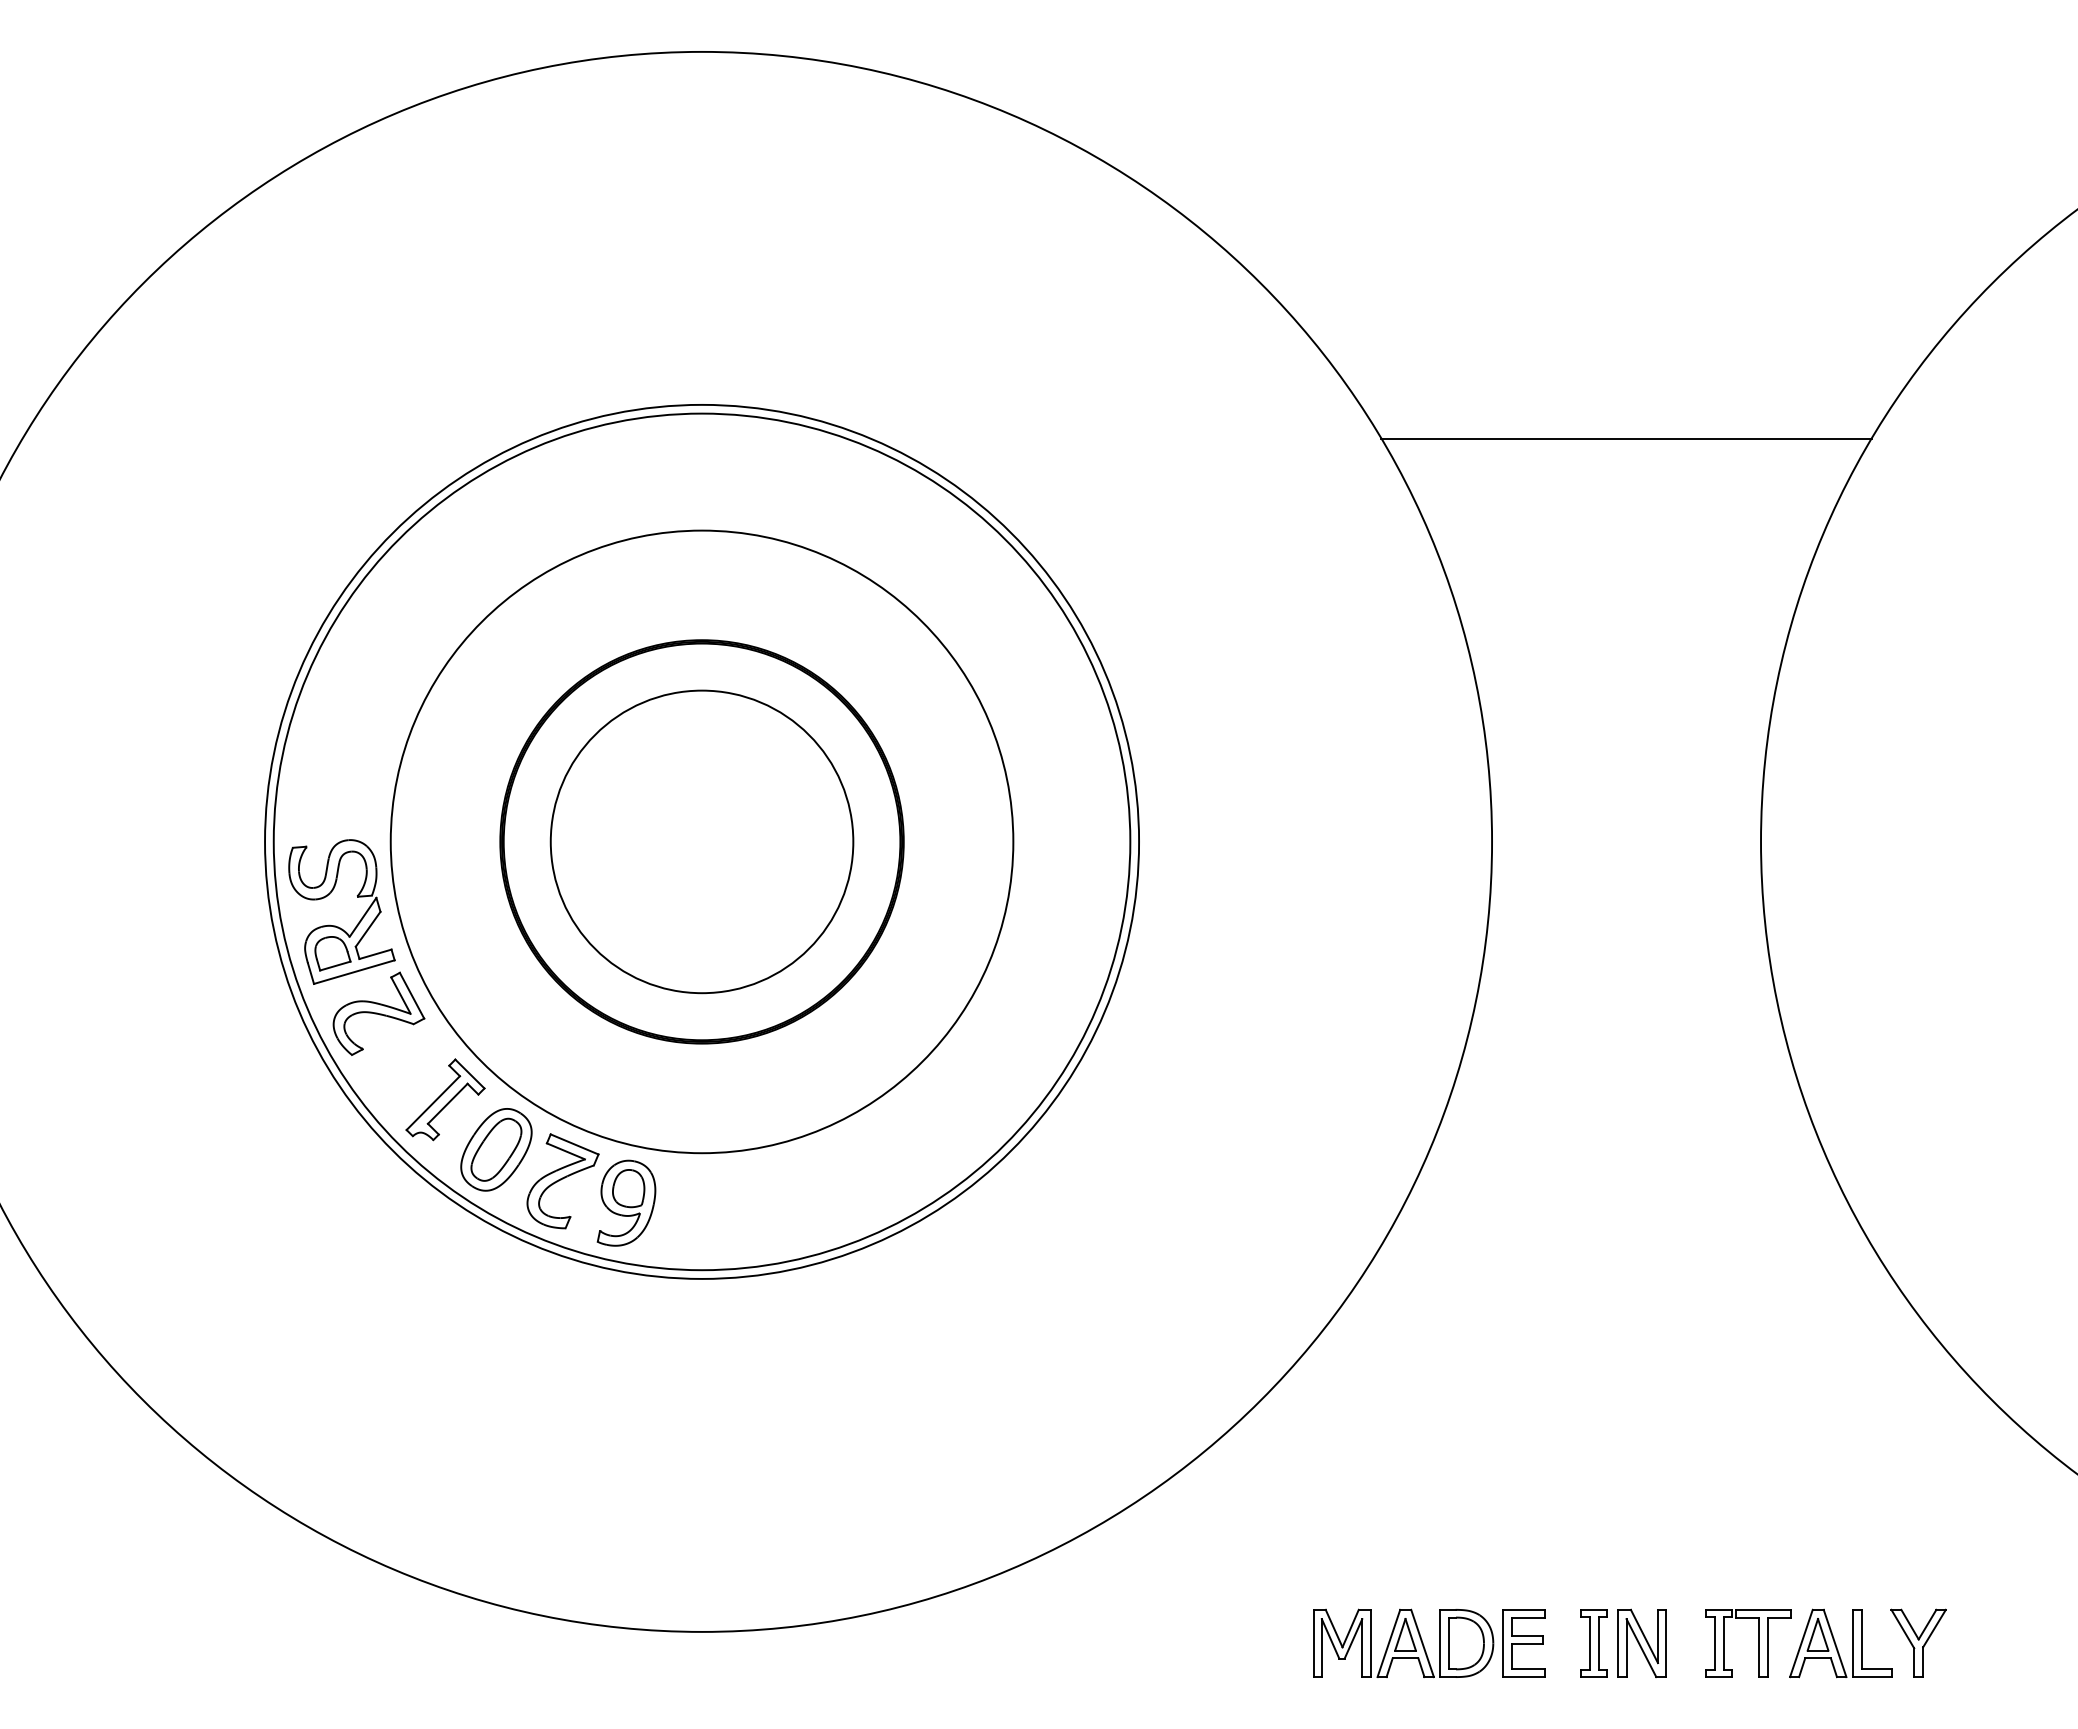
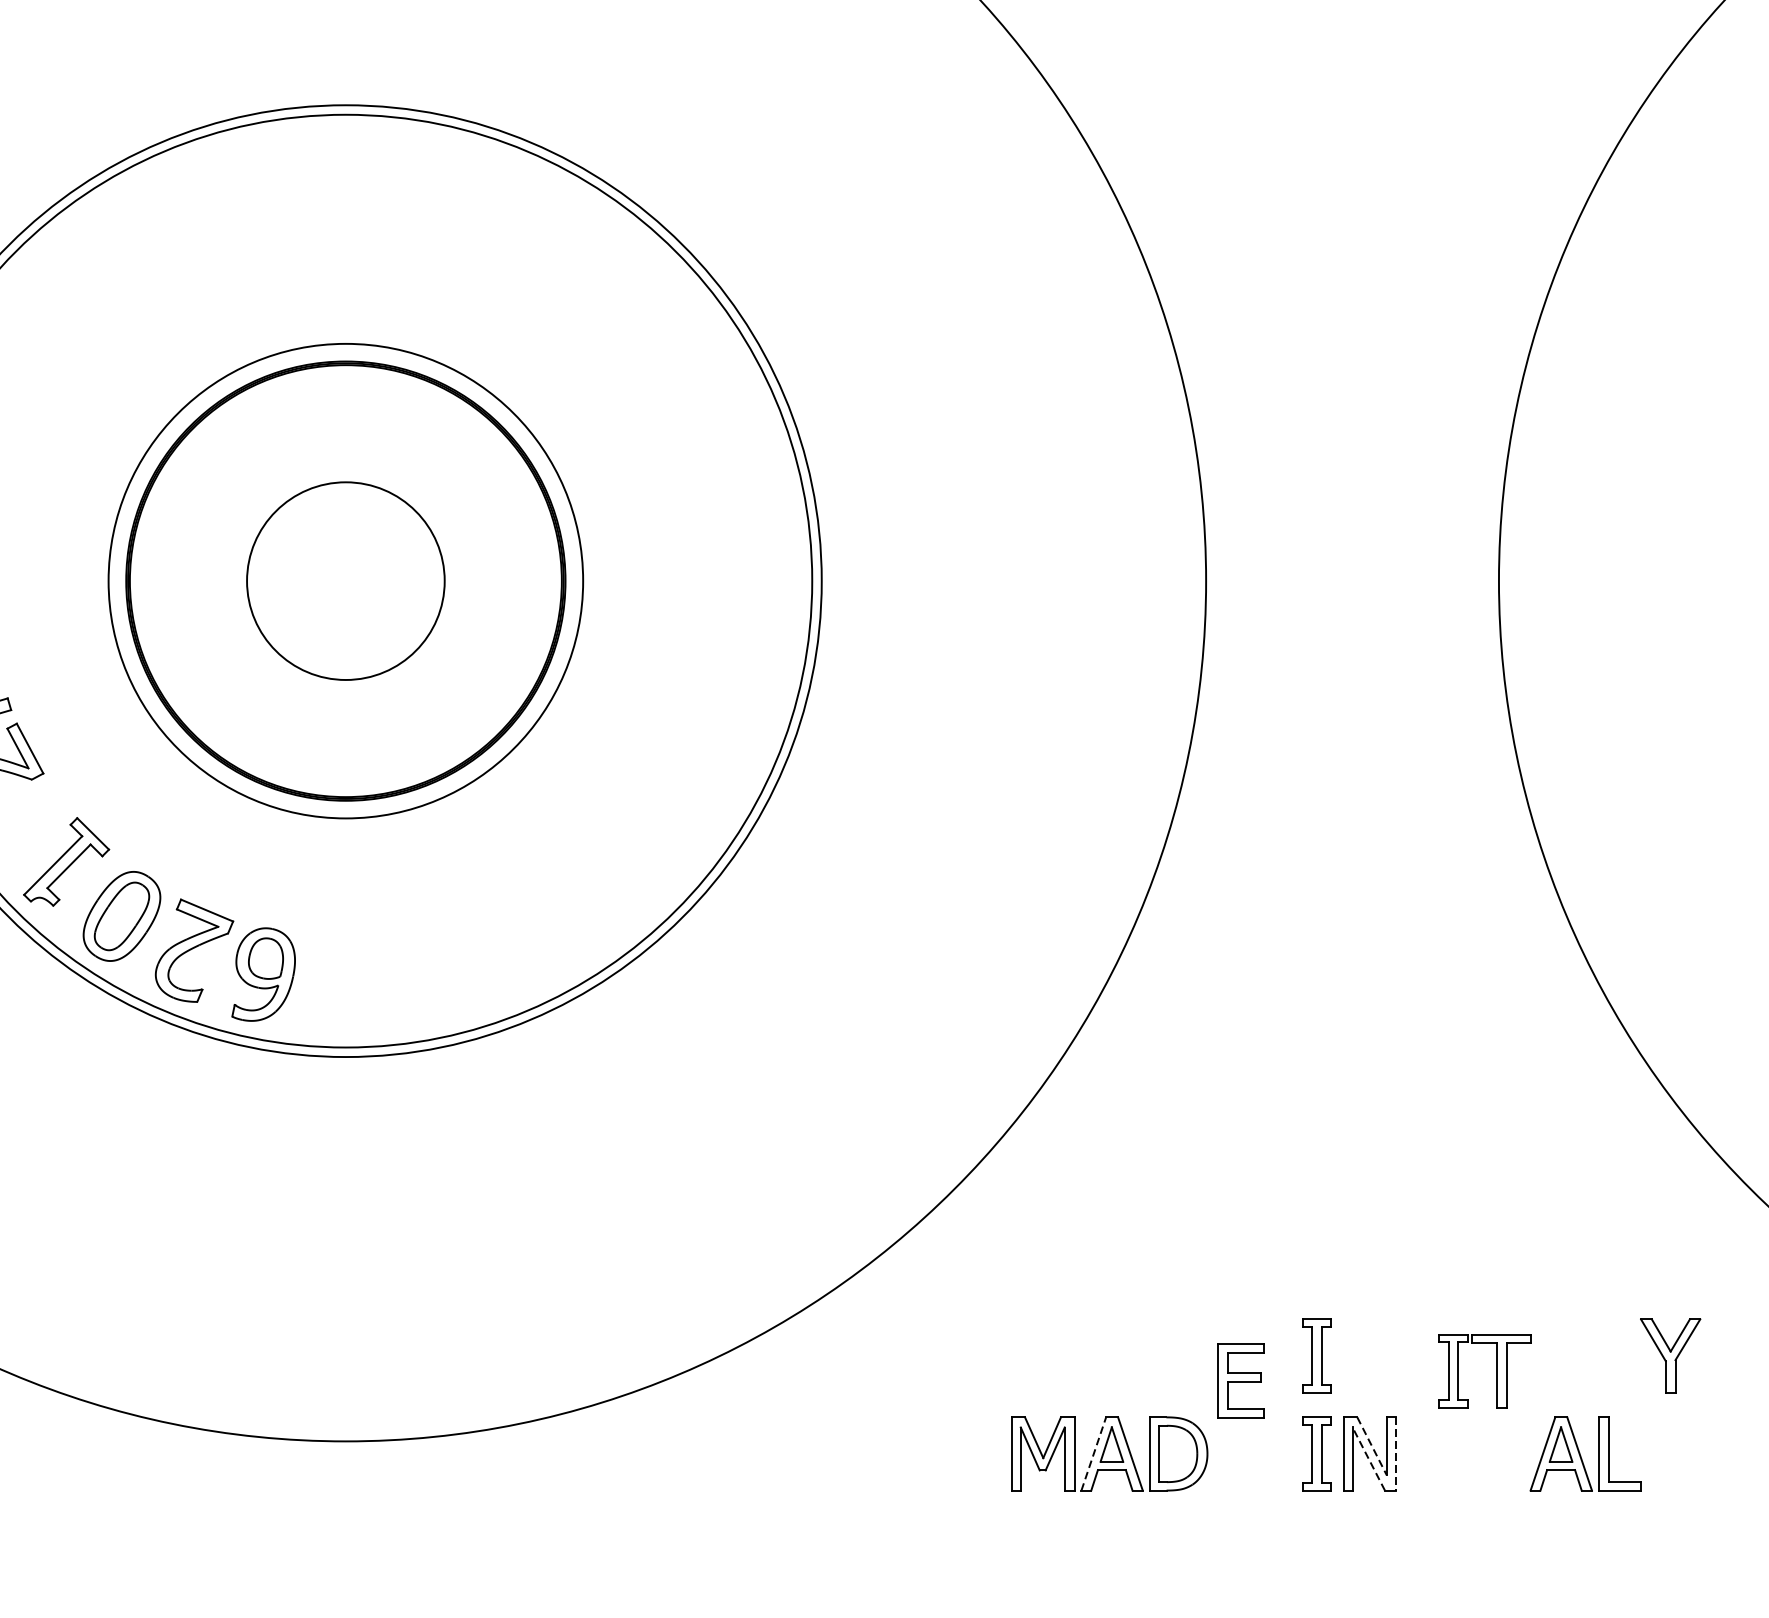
line: (1626, 438) -> (1352, 141), removed
circle: (701, 841) -> (345, 580), size x0.6
circle: (701, 841) -> (345, 580), size x0.7
part: (1593, 1553) -> (1316, 1355), added
line: (1644, 1636) -> (1372, 1446), solid -> dashed
part: (1918, 1642) -> (1670, 1354), moved
line: (1389, 1643) -> (1094, 1453), solid -> dashed
part: (1523, 1643) -> (1240, 1381), moved
line: (1666, 1643) -> (1396, 1453), solid -> dashed
part: (1758, 1643) -> (1496, 1371), moved
line: (1641, 1648) -> (1368, 1459), solid -> dashed

